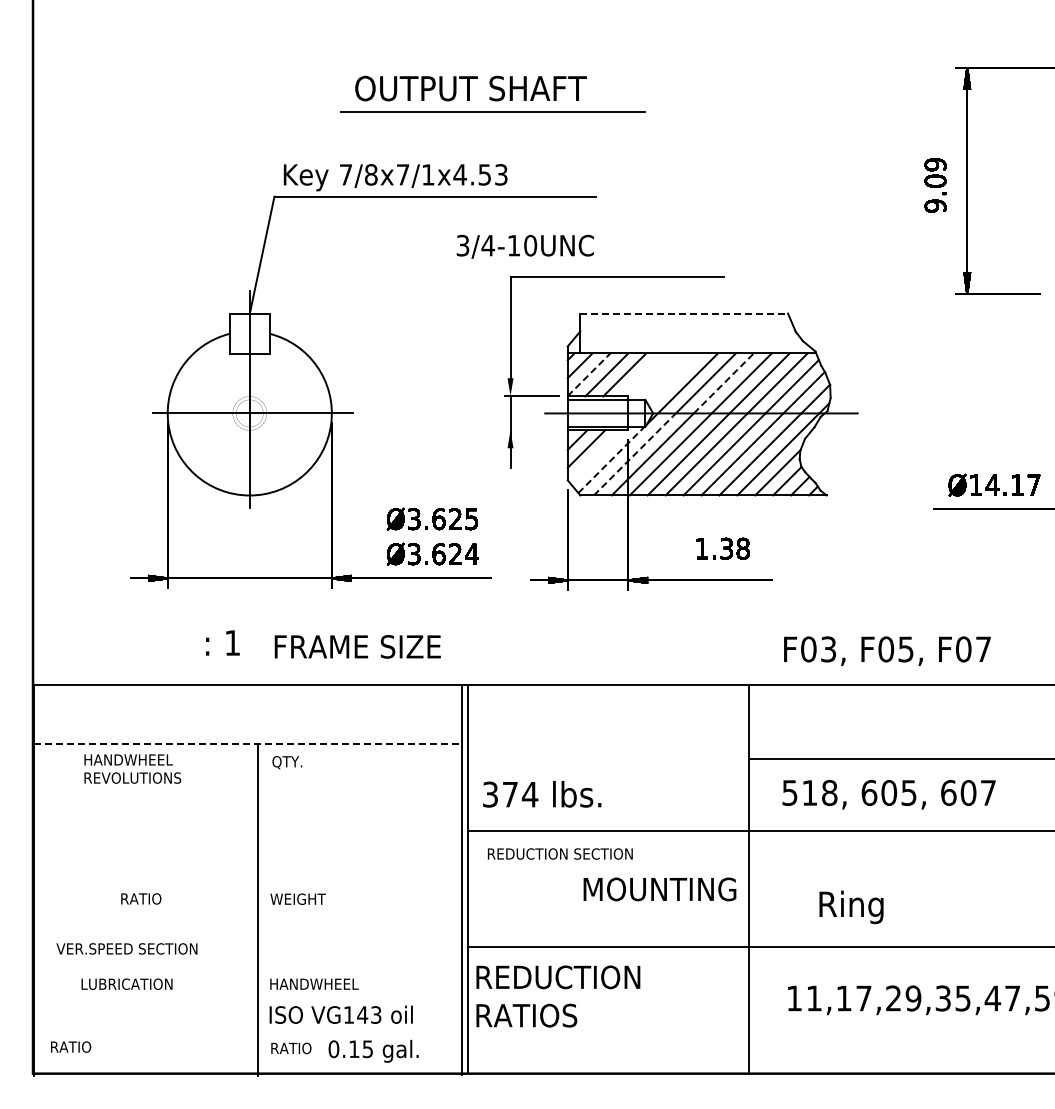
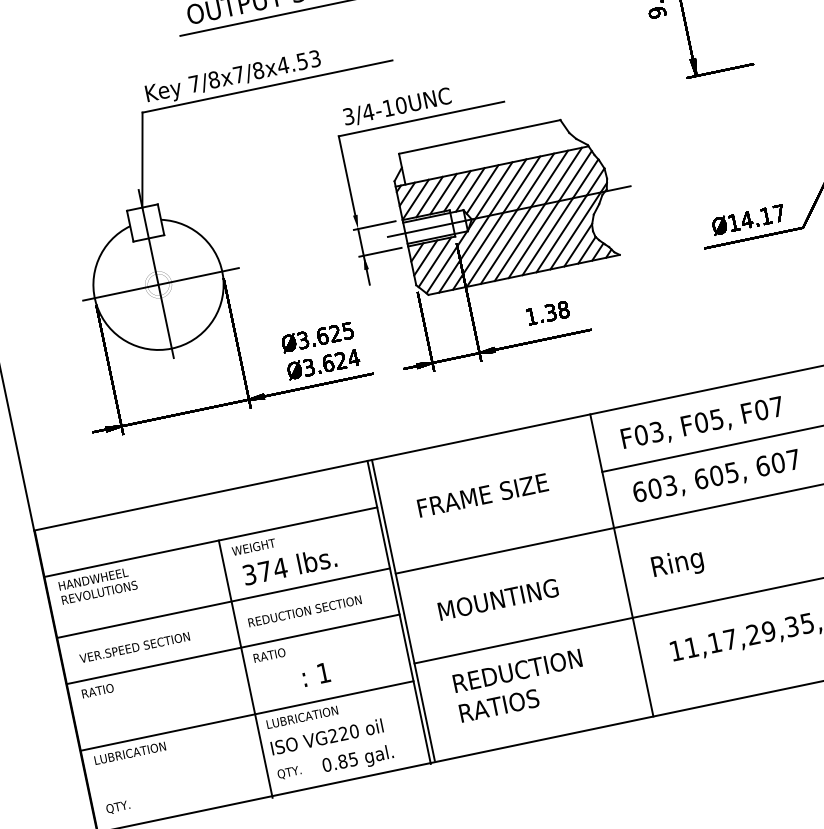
text: (428, 174) -> (258, 70), 7/8x7/1x4.53 -> 7/8x7/8x4.53
text: (524, 246) -> (396, 107), moved
line: (684, 313) -> (479, 136), dashed -> solid
line: (589, 374) -> (416, 199), dashed -> solid
line: (642, 374) -> (457, 190), added
line: (658, 376) -> (469, 189), added
line: (674, 379) -> (482, 189), added
line: (724, 383) -> (522, 184), dashed -> solid
line: (531, 430) -> (380, 252), added
line: (634, 454) -> (463, 254), dashed -> solid
line: (596, 456) -> (434, 262), added
line: (611, 460) -> (447, 262), dashed -> solid
text: (222, 642) -> (315, 674), moved
text: (357, 646) -> (482, 495), moved
text: (887, 650) -> (702, 423), moved
line: (248, 744) -> (211, 542), dashed -> solid
text: (299, 762) -> (253, 547), QTY. -> WEIGHT
text: (132, 768) -> (97, 585), moved
text: (809, 793) -> (654, 489), 518, -> 603,
text: (542, 794) -> (290, 566), moved
line: (247, 823) -> (223, 603), added
text: (559, 853) -> (304, 611), moved
line: (247, 882) -> (232, 649), added
text: (659, 889) -> (498, 599), moved
text: (141, 898) -> (97, 690), moved
text: (297, 898) -> (274, 653), WEIGHT -> RATIO
text: (851, 907) -> (677, 564), moved
text: (126, 948) -> (134, 647), moved
line: (247, 968) -> (246, 716), added
text: (126, 983) -> (129, 752), moved
text: (316, 983) -> (302, 716), HANDWHEEL -> LUBRICATION
text: (558, 996) -> (520, 685), moved
text: (362, 1014) -> (343, 733), VG143 -> VG220
text: (70, 1047) -> (122, 806), RATIO -> QTY.
text: (290, 1048) -> (293, 771), RATIO -> QTY.
text: (354, 1049) -> (343, 761), 0.15 -> 0.85

